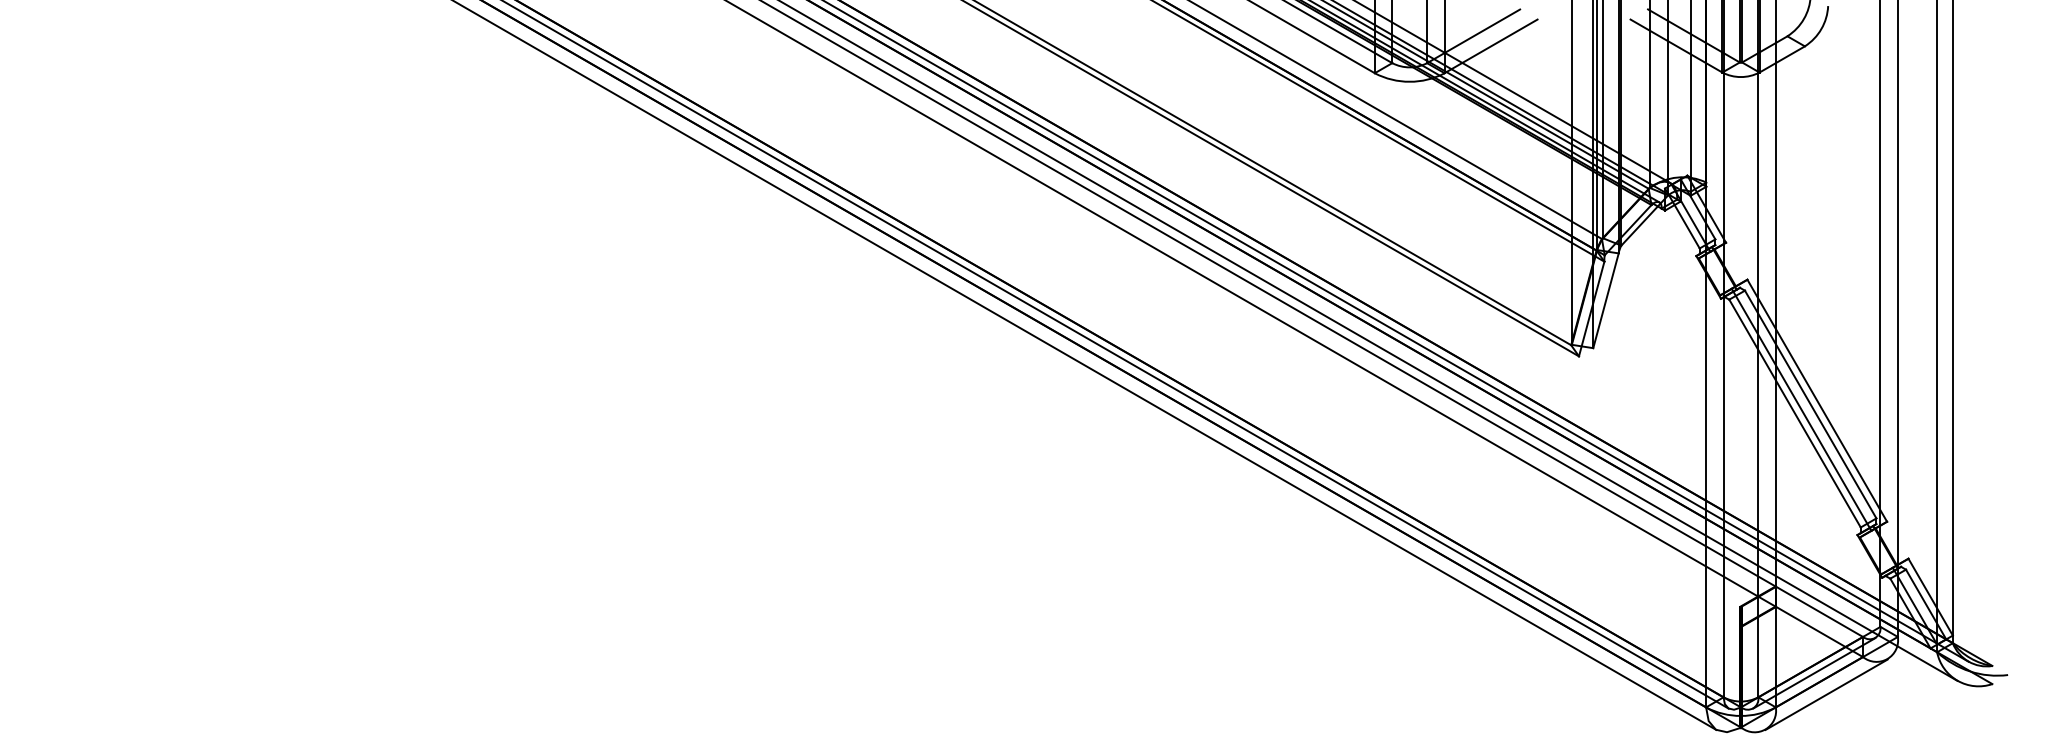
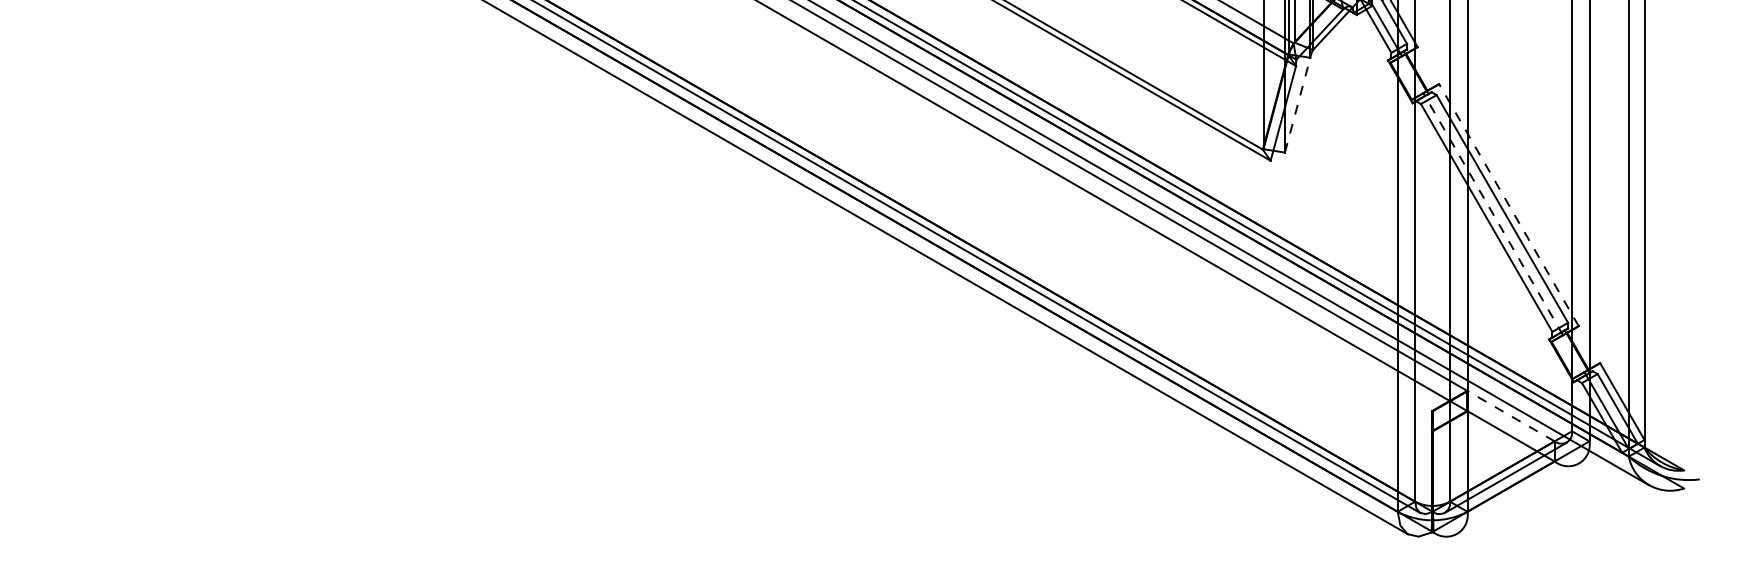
line: (1606, 300) -> (1298, 104), solid -> dashed
line: (1817, 400) -> (1509, 204), solid -> dashed
line: (1801, 409) -> (1493, 213), solid -> dashed
line: (1819, 611) -> (1511, 415), solid -> dashed
line: (1826, 694) -> (1518, 498), removed

